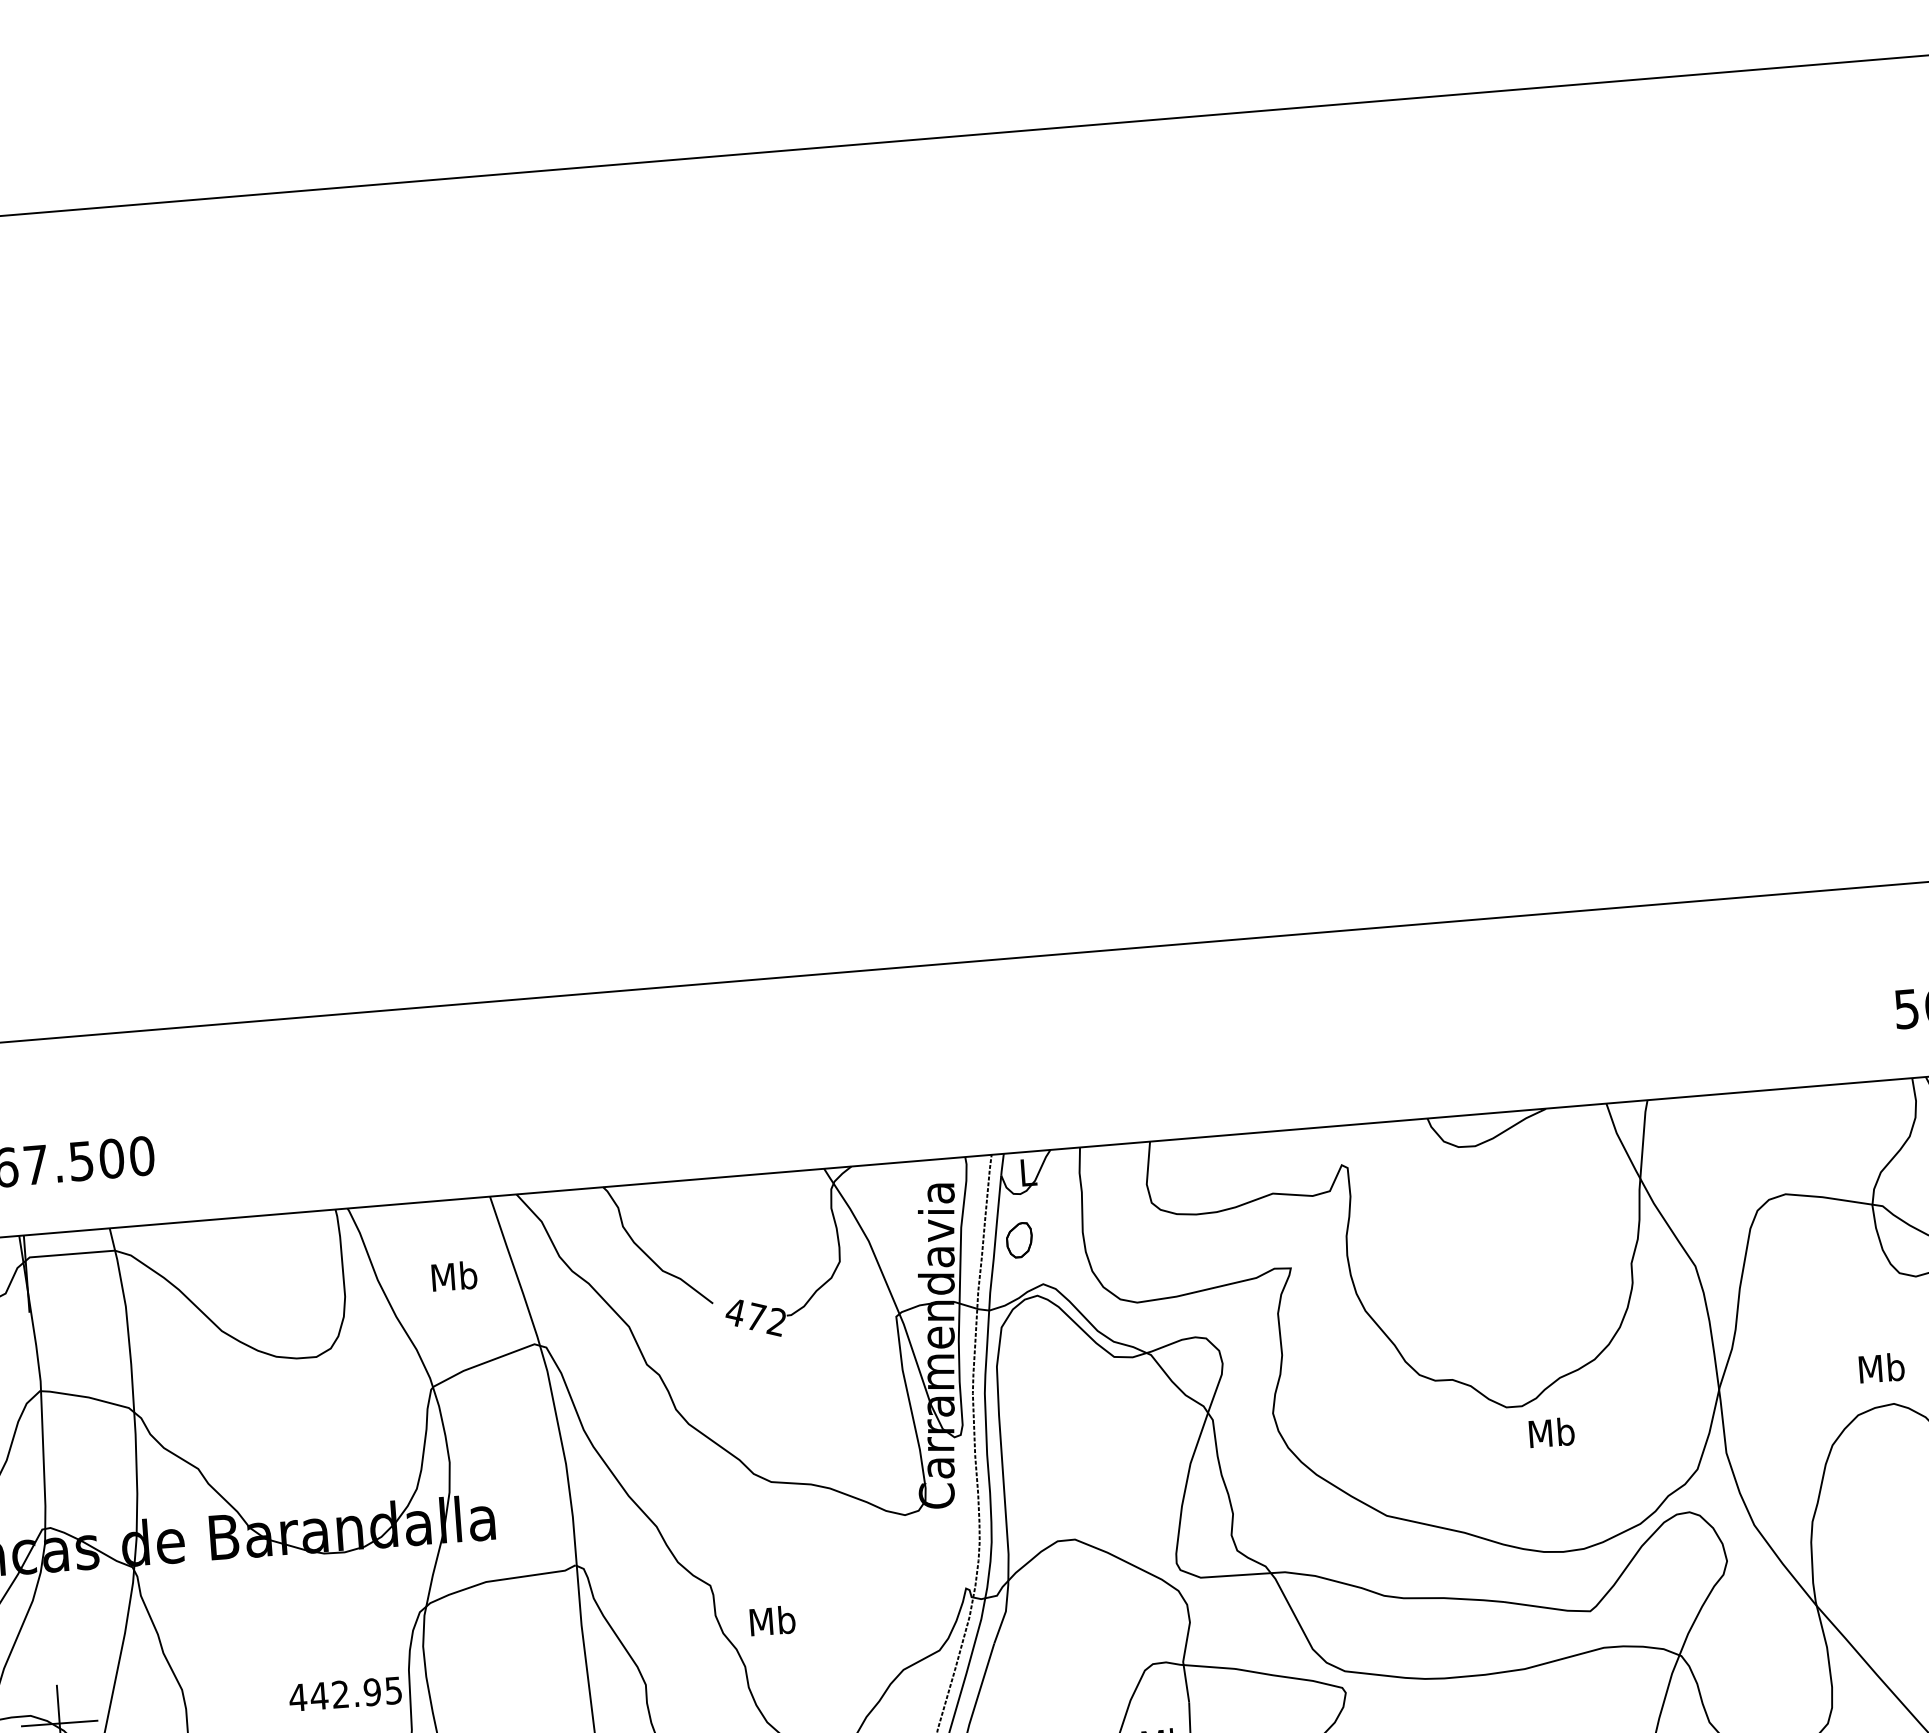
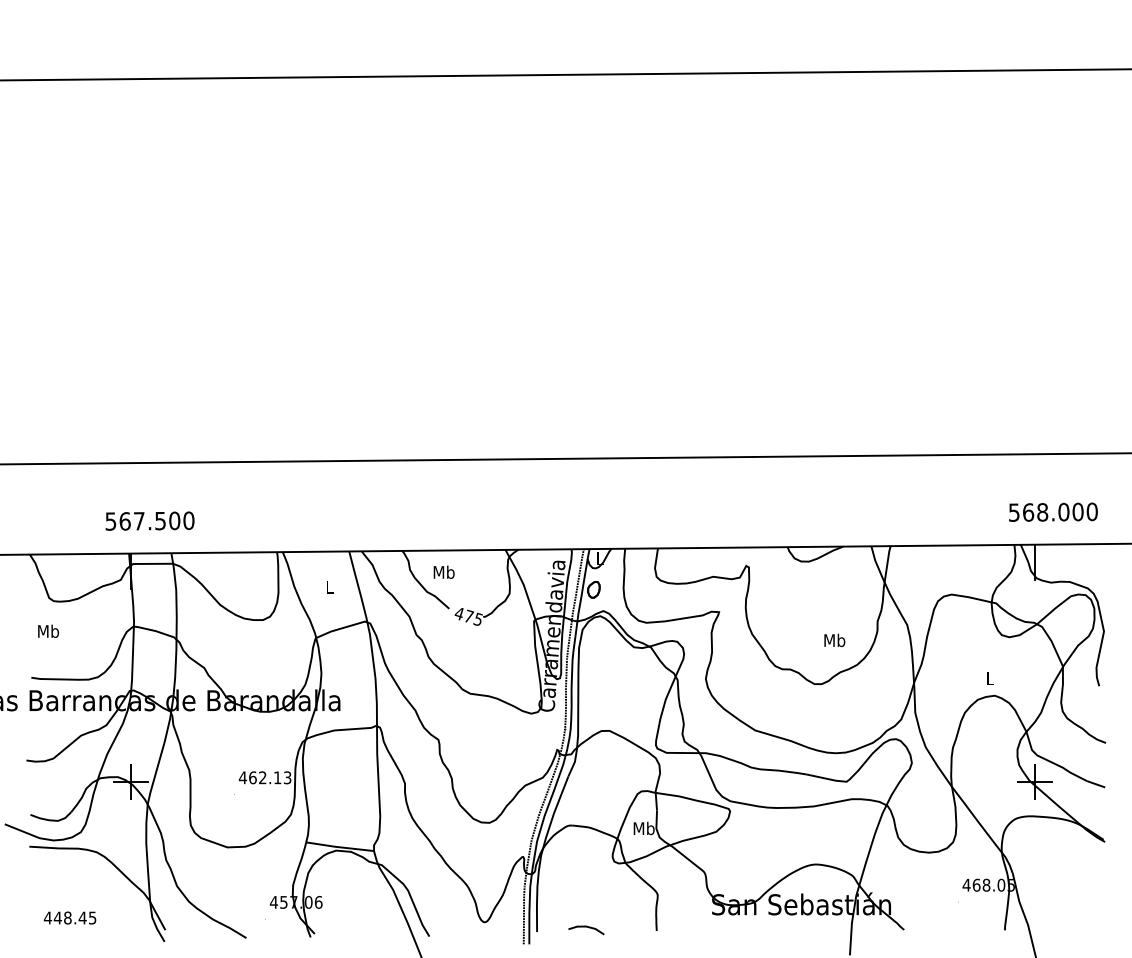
text: (453, 1274) -> (329, 586), Mb -> L
text: (775, 1322) -> (477, 619), 472 -> 475
text: (1881, 1367) -> (990, 678), Mb -> L
text: (1551, 1430) -> (834, 639), moved
text: (771, 1619) -> (443, 571), moved
text: (354, 1692) -> (269, 777), 442.95 -> 462.13

